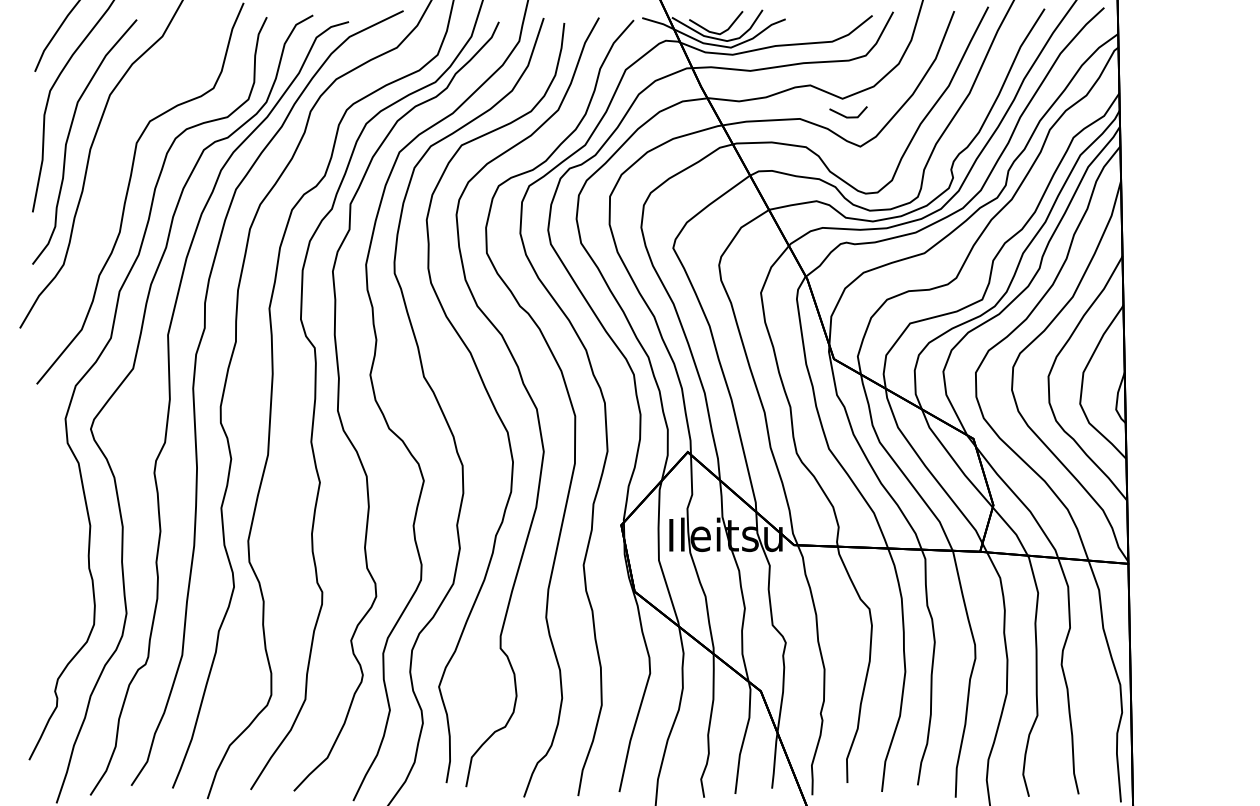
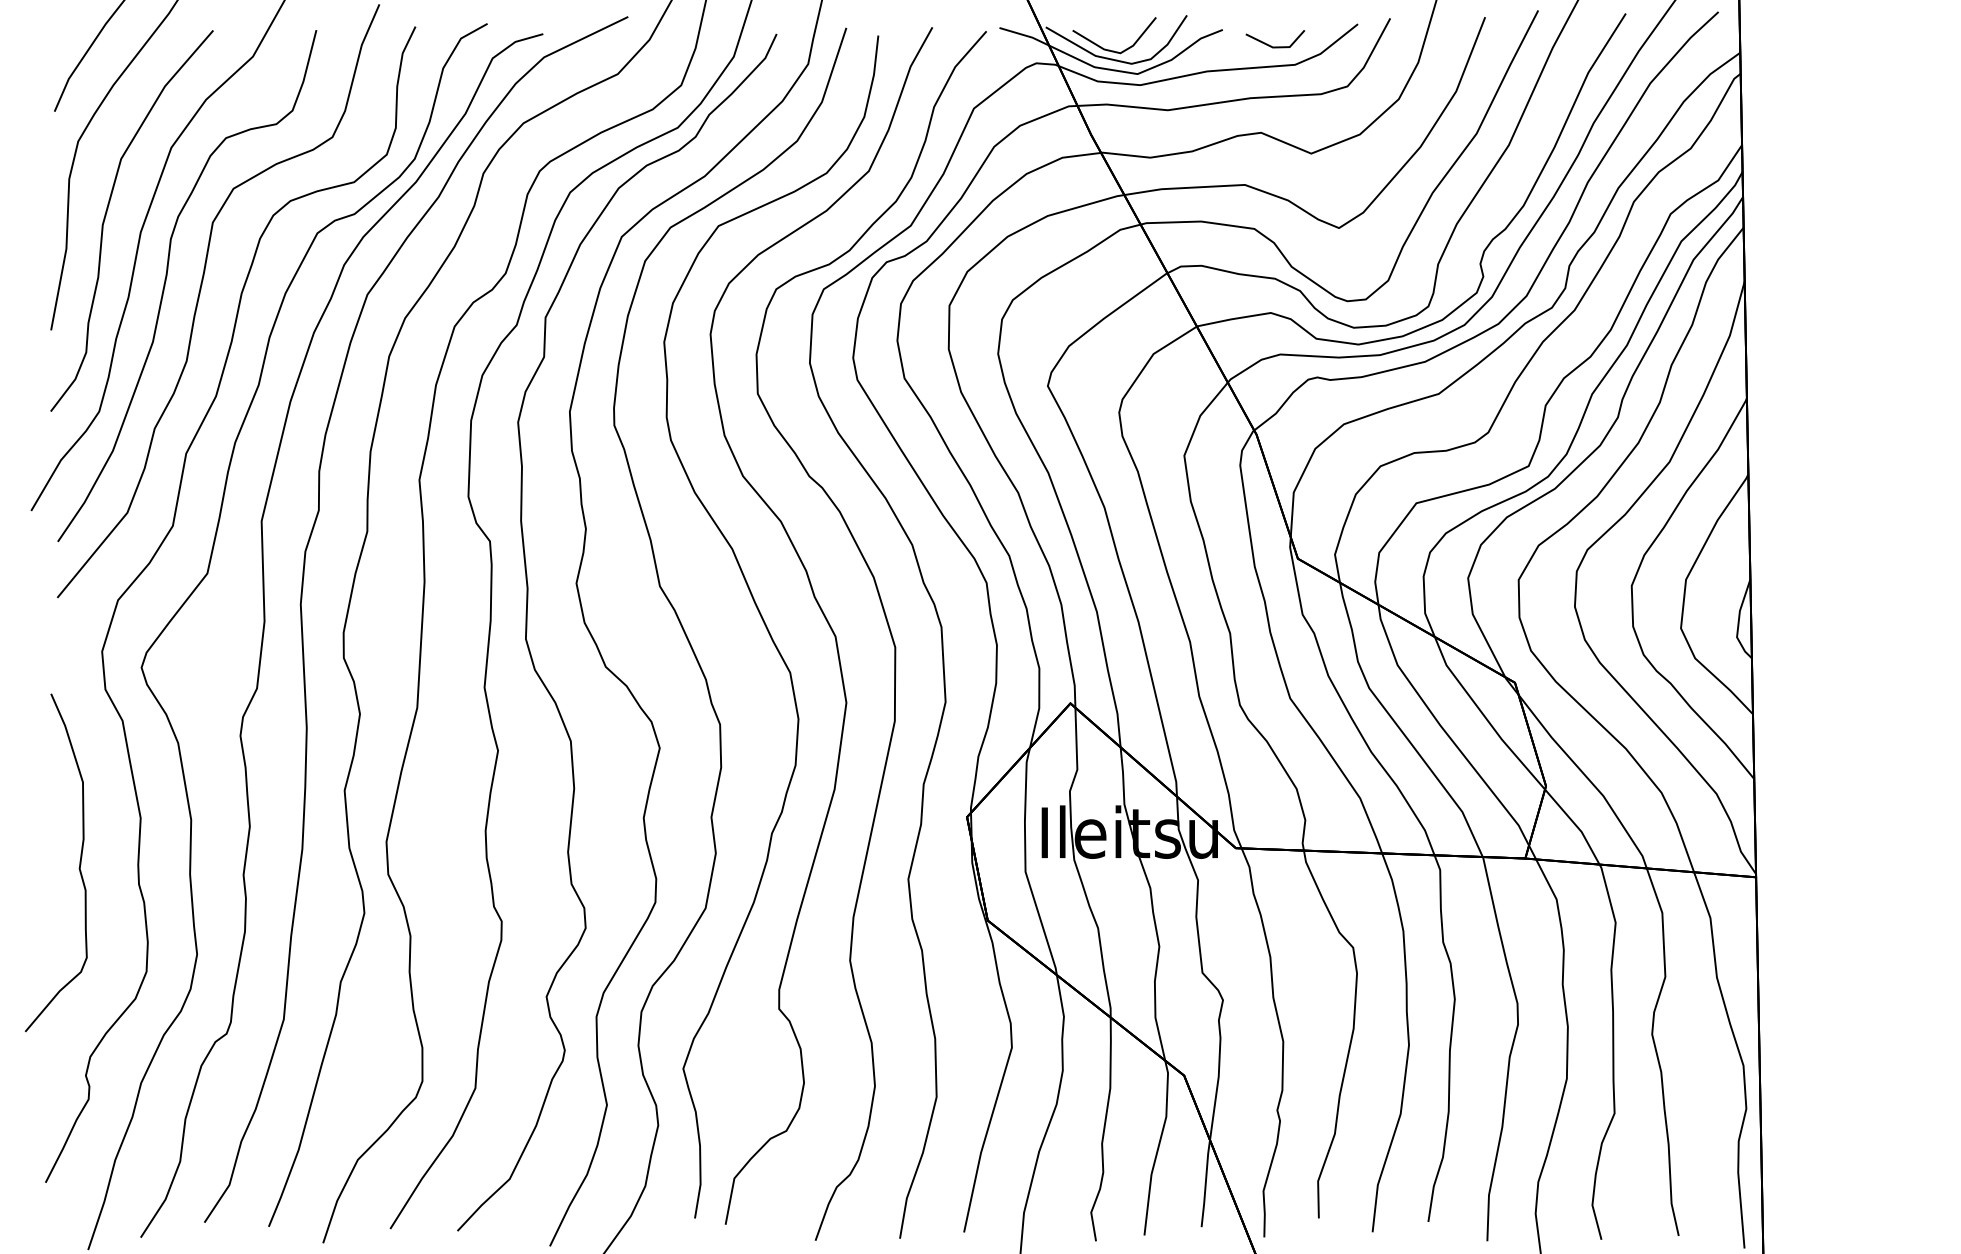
line: (848, 116) -> (1275, 45), moved
curve: (107, 180) -> (167, 280), added
curve: (50, 554) -> (78, 862), added

